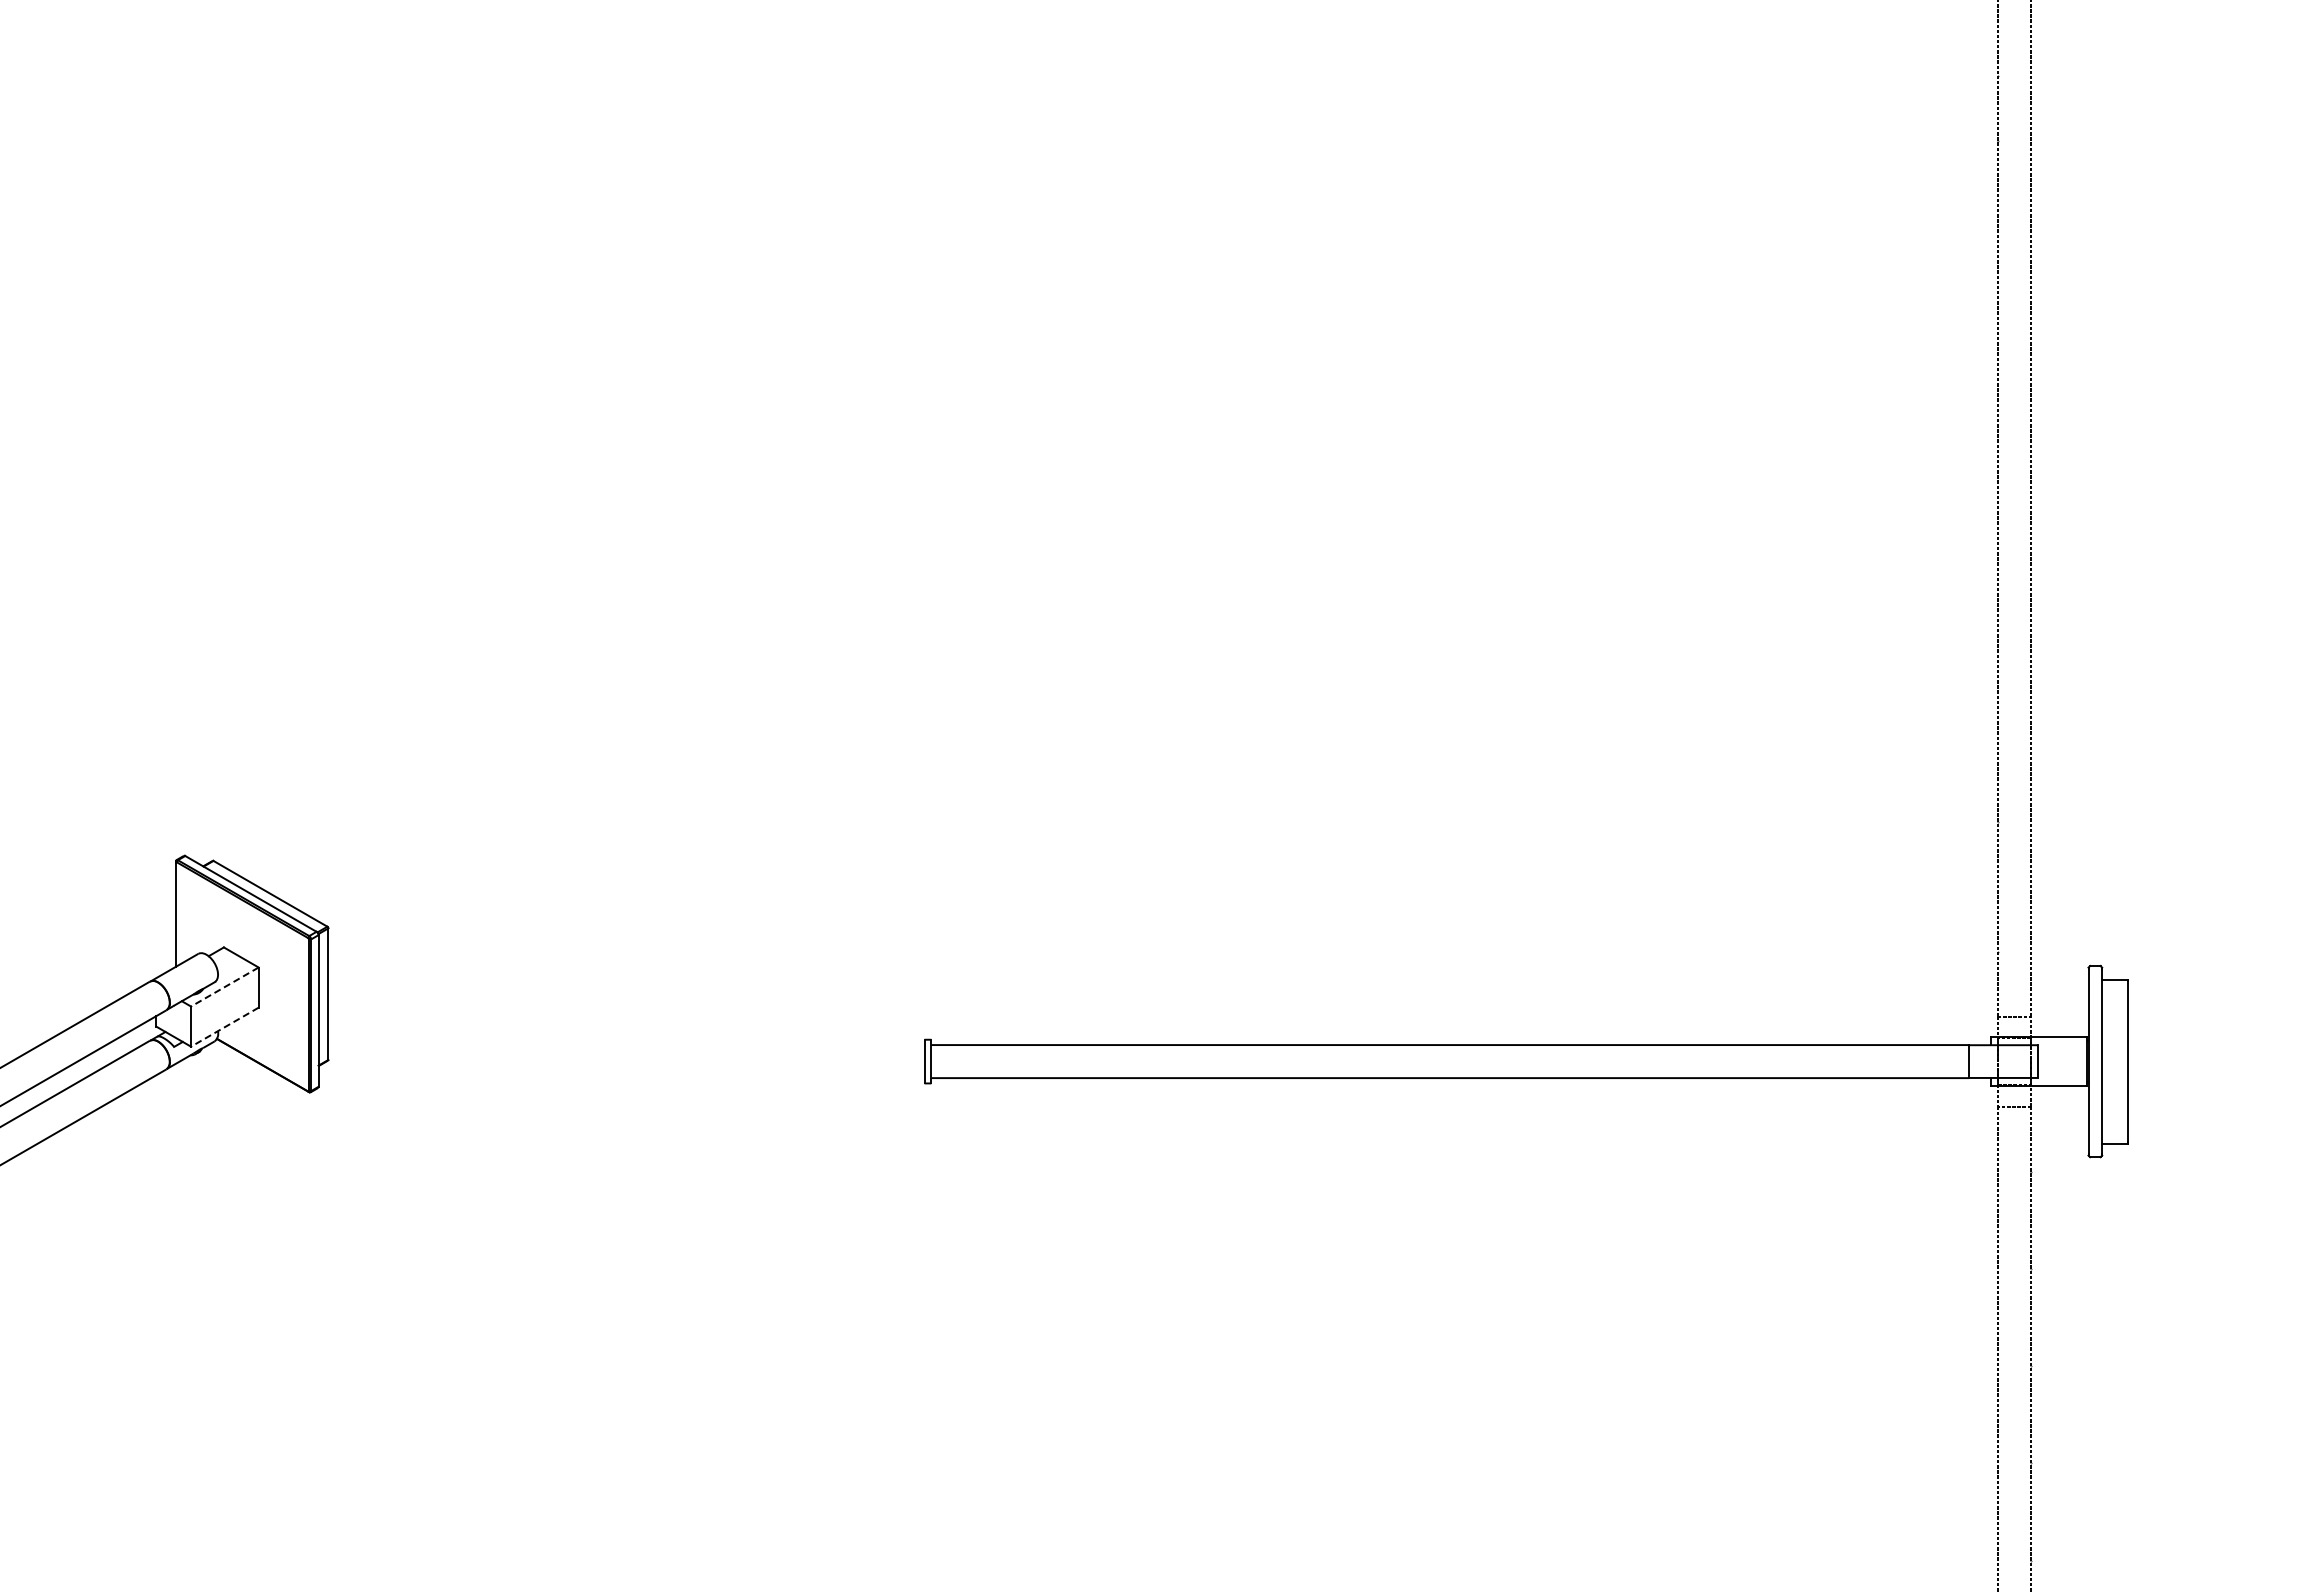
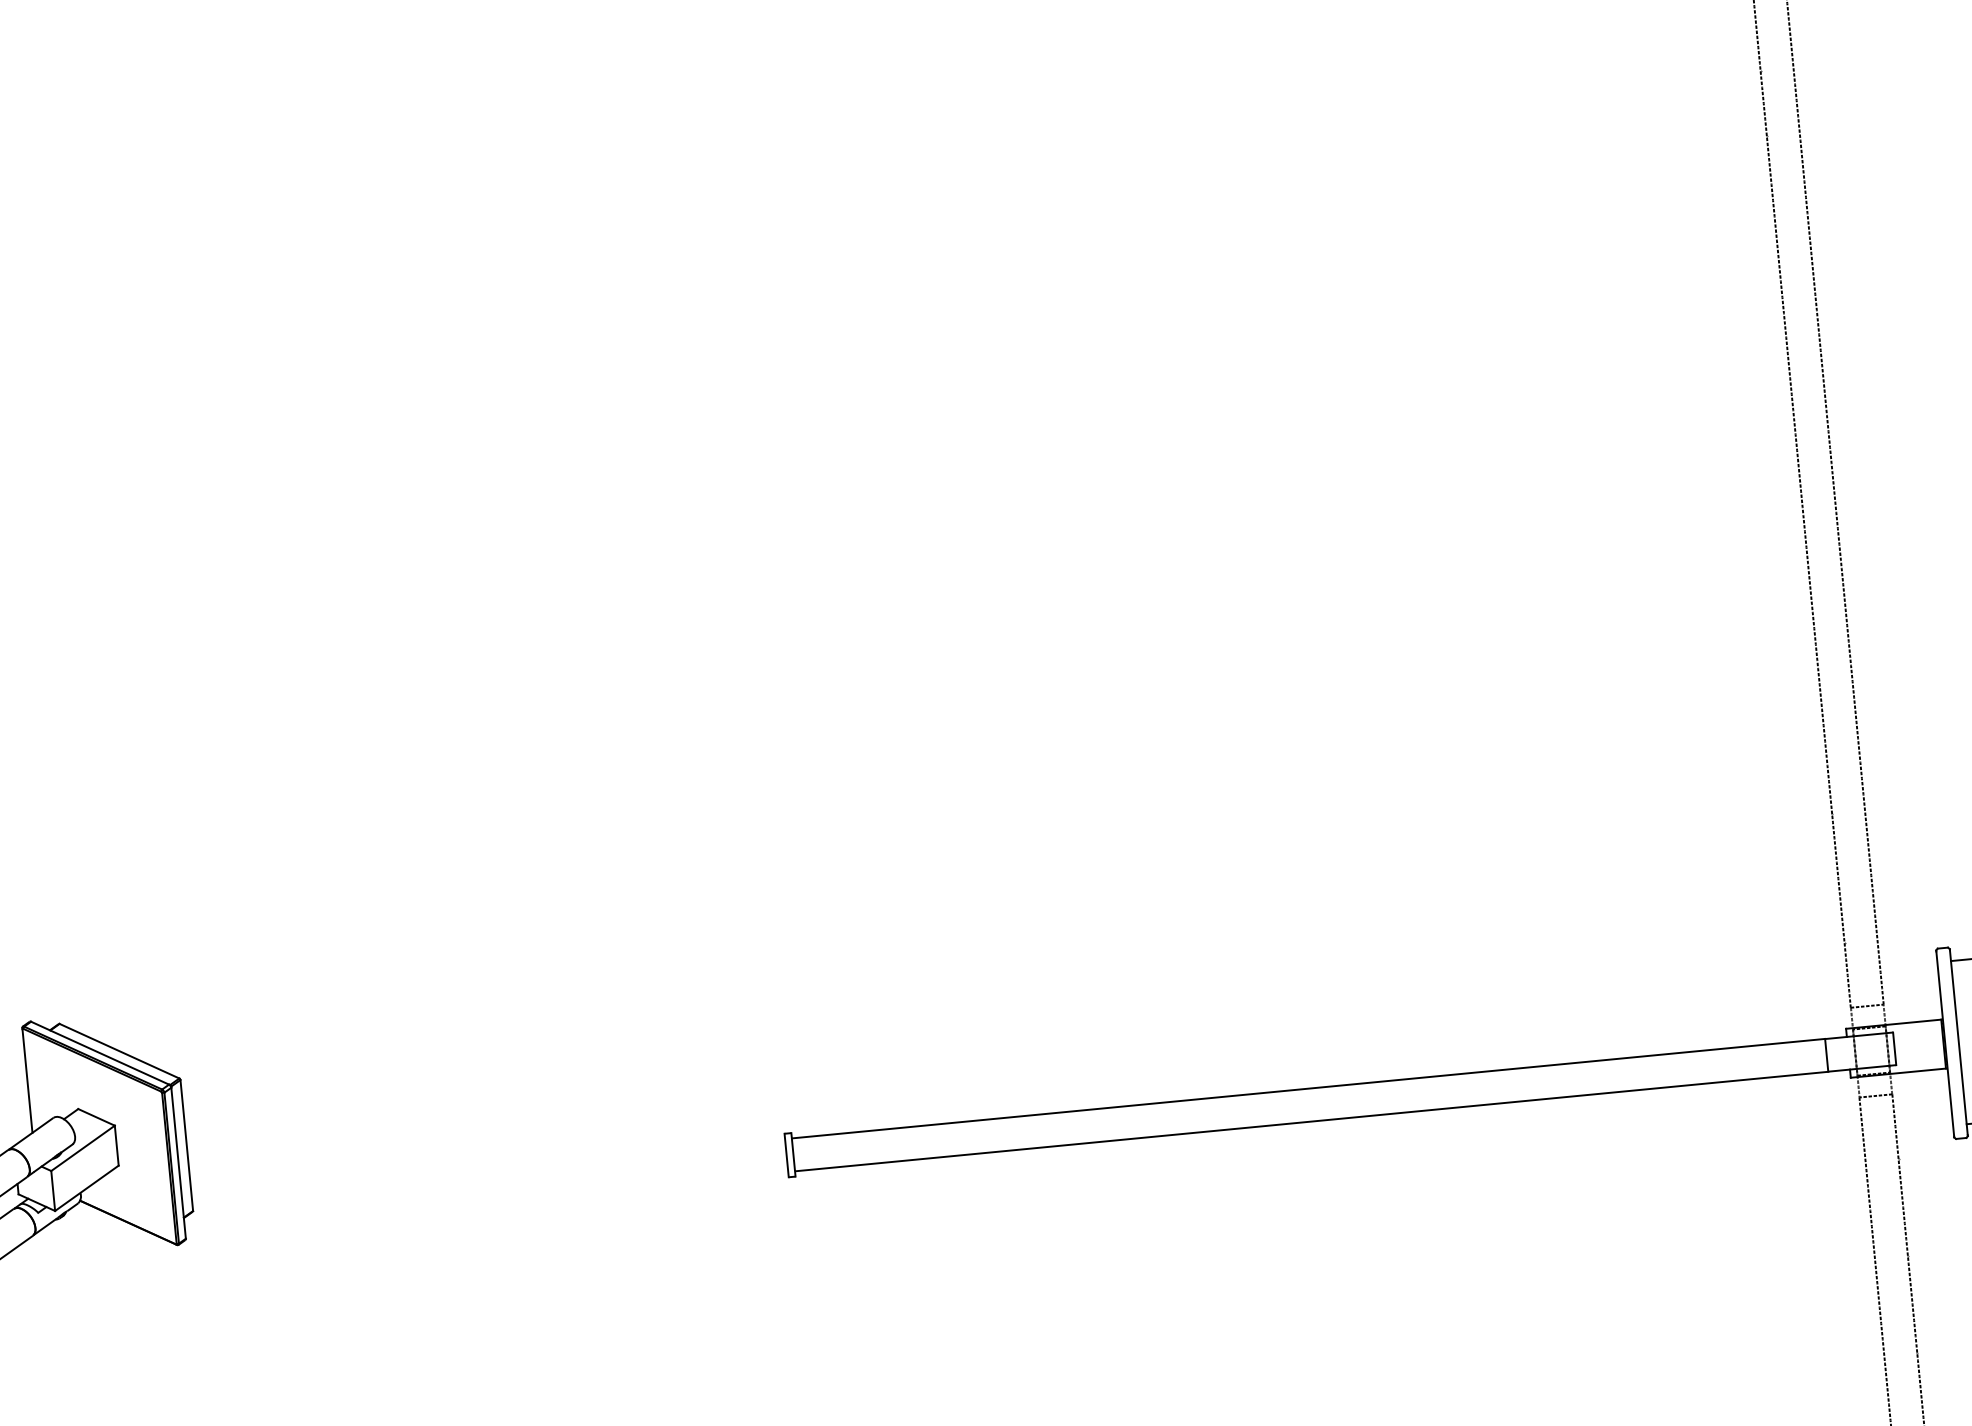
line: (224, 987) -> (82, 1148), dashed -> solid
line: (224, 1027) -> (86, 1188), dashed -> solid

